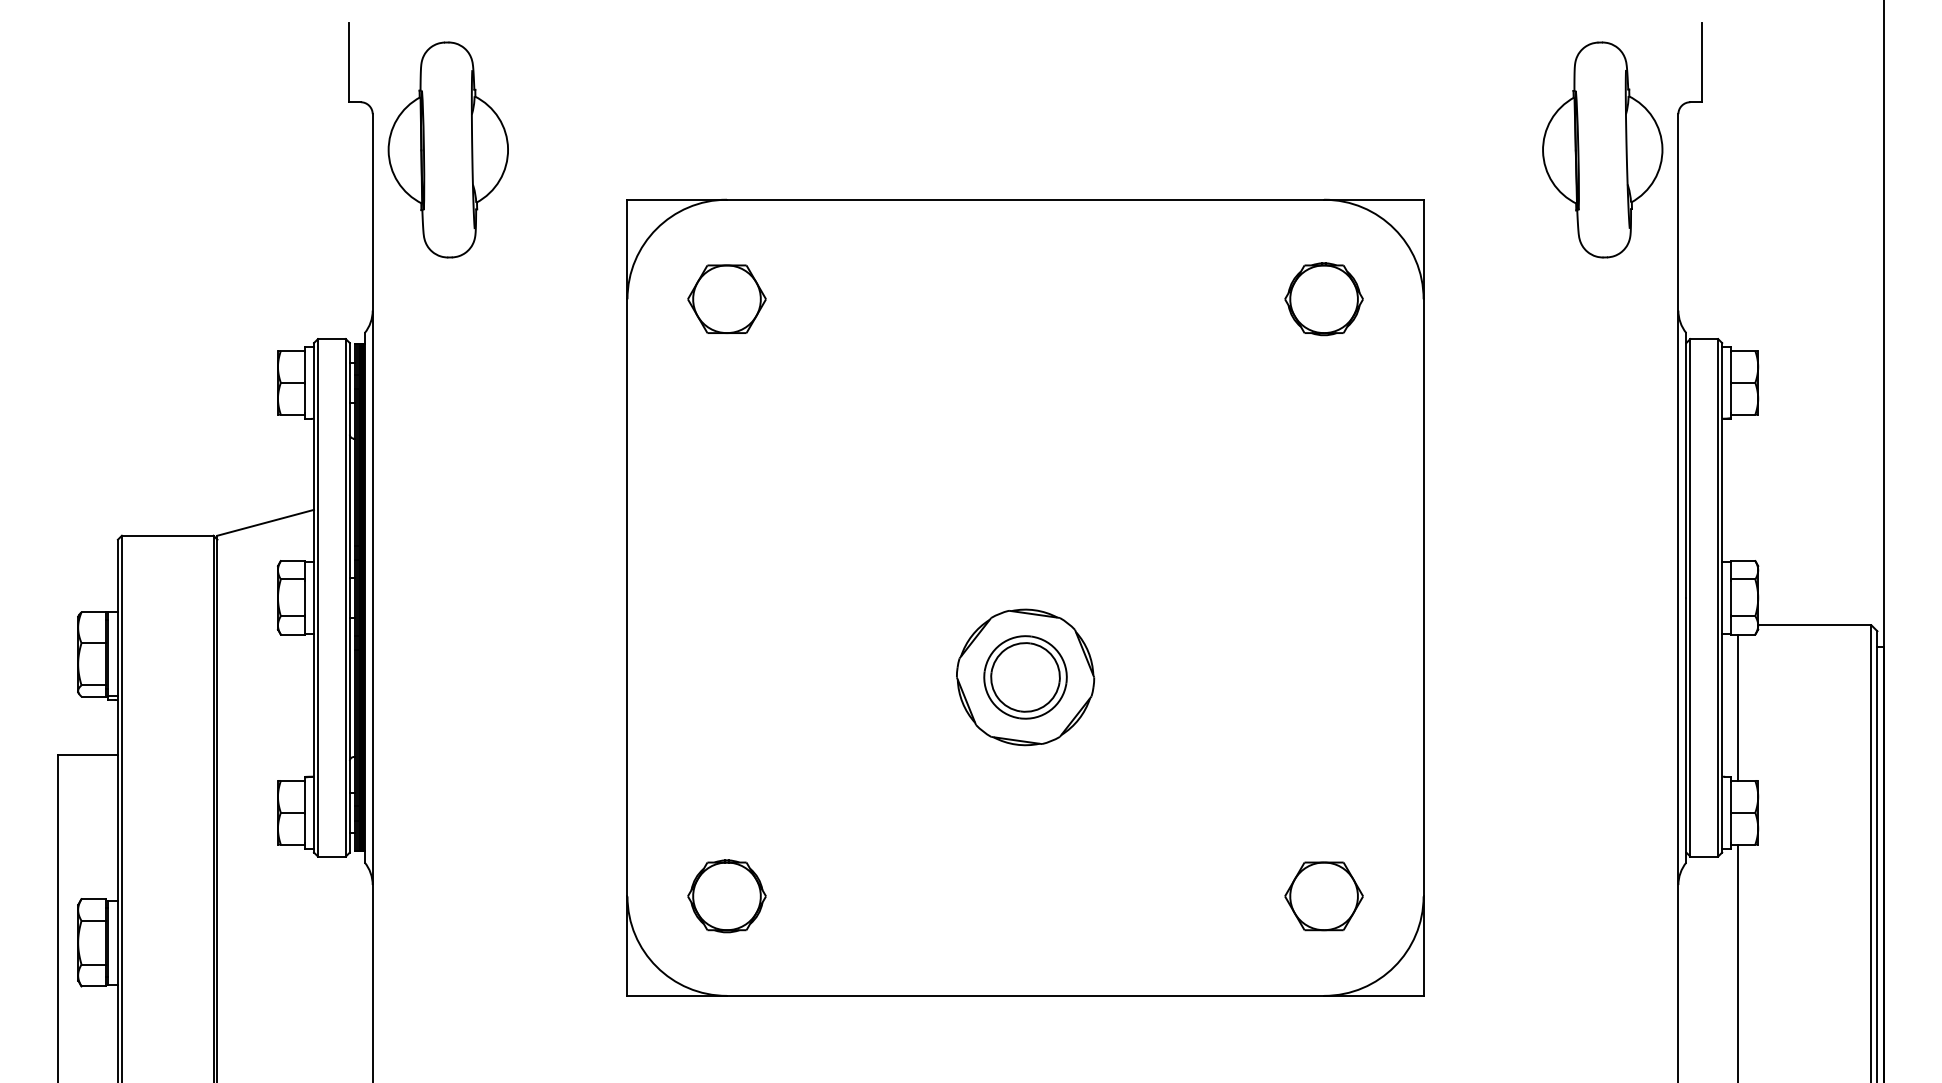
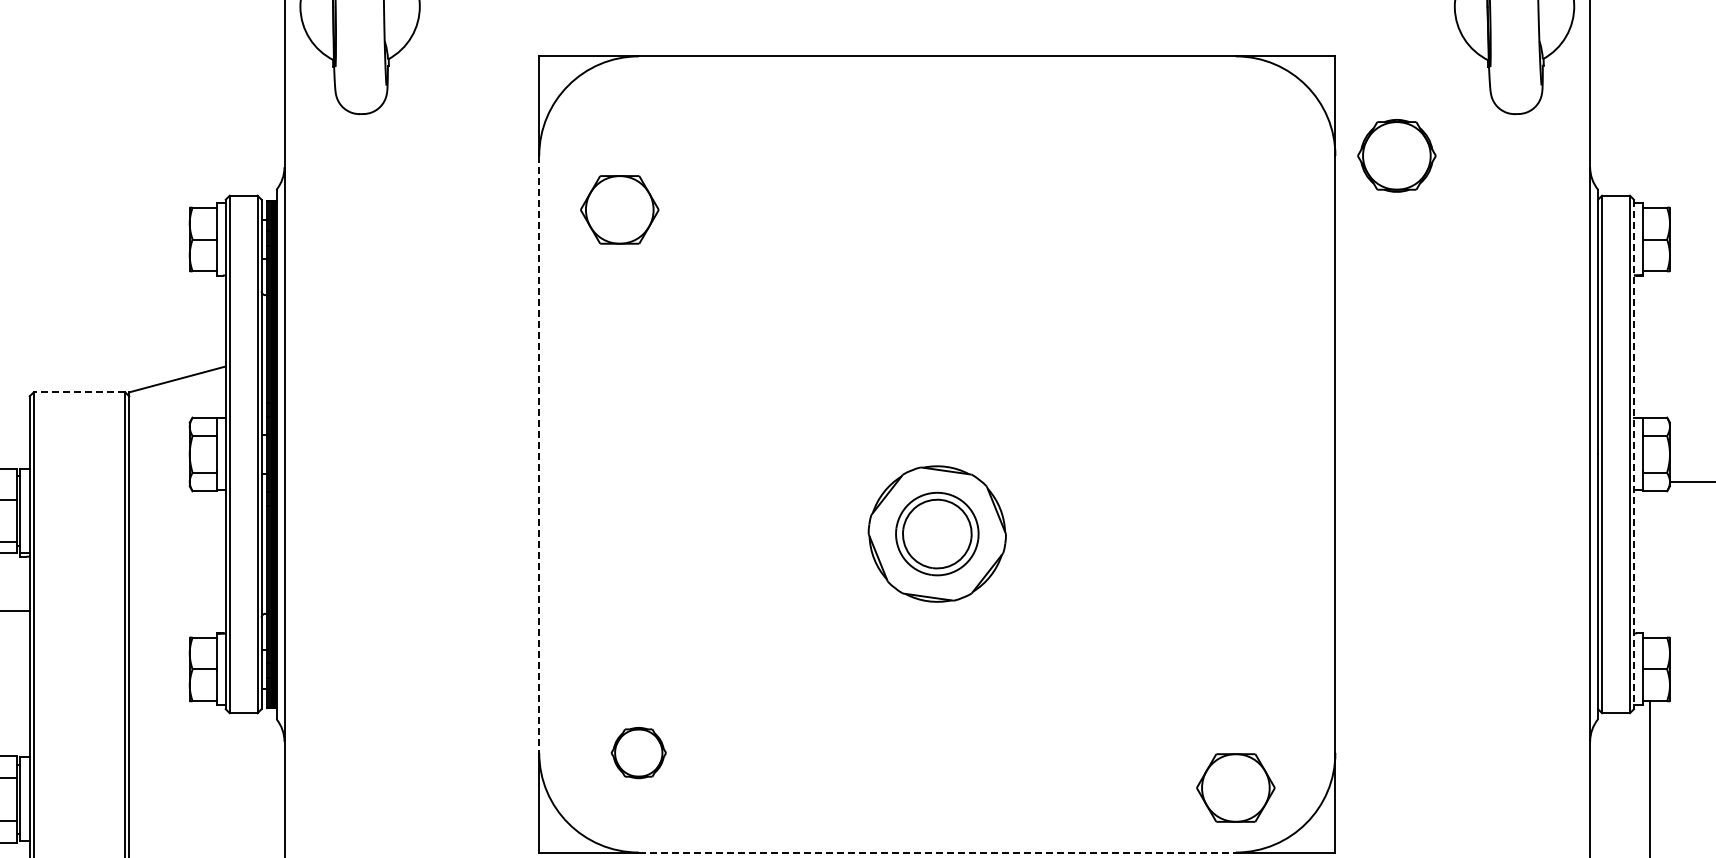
part: (726, 299) -> (619, 210), moved
part: (1323, 299) -> (1396, 156), moved
line: (167, 535) -> (79, 392), solid -> dashed
line: (627, 597) -> (539, 454), solid -> dashed
line: (1722, 597) -> (1634, 454), solid -> dashed
line: (1738, 707) -> (1650, 564), removed
part: (726, 896) -> (638, 753), size x0.7
part: (1323, 896) -> (1235, 788), moved
line: (1025, 995) -> (937, 852), solid -> dashed

